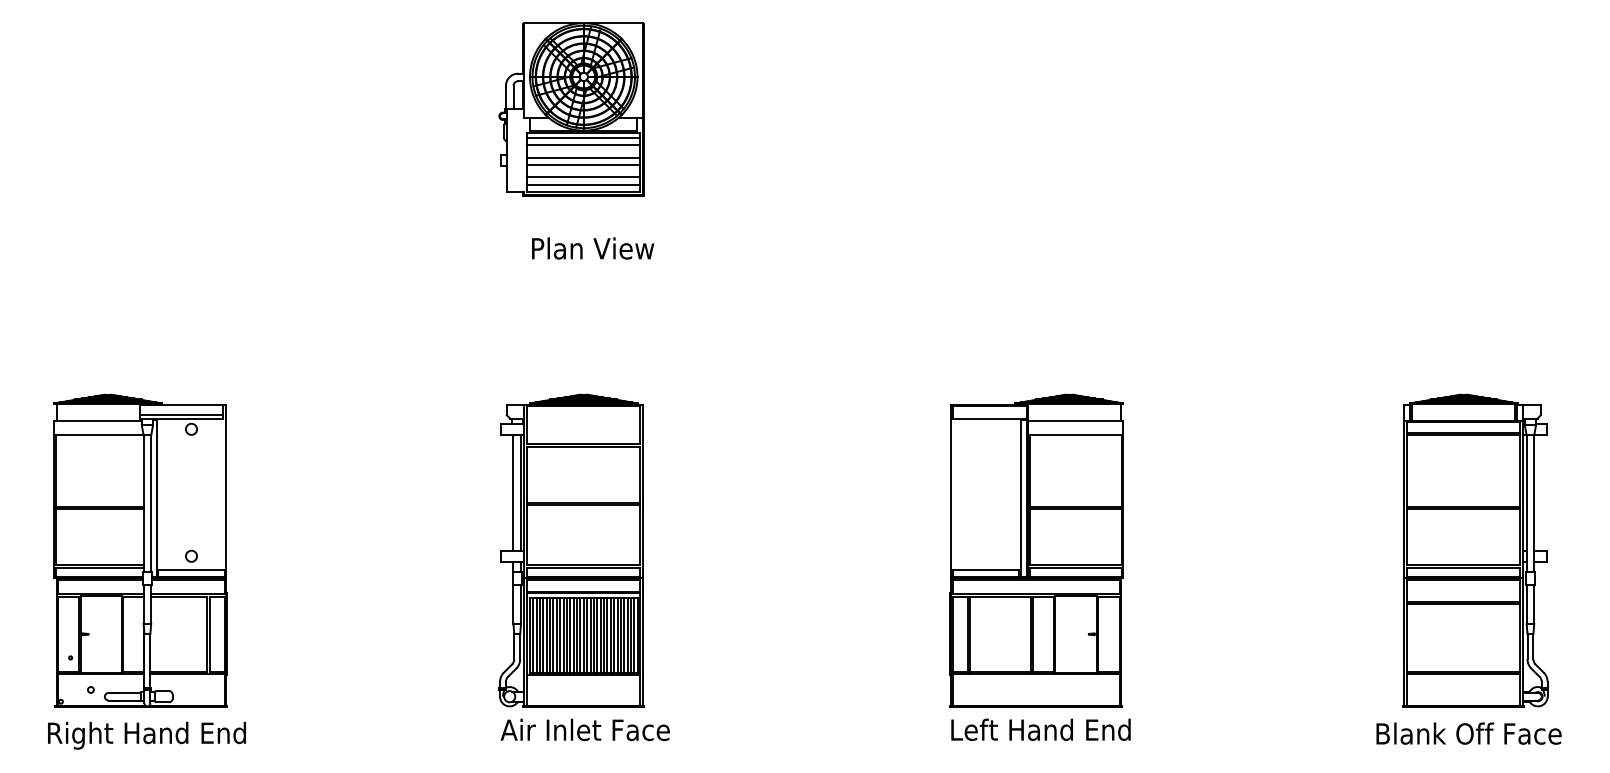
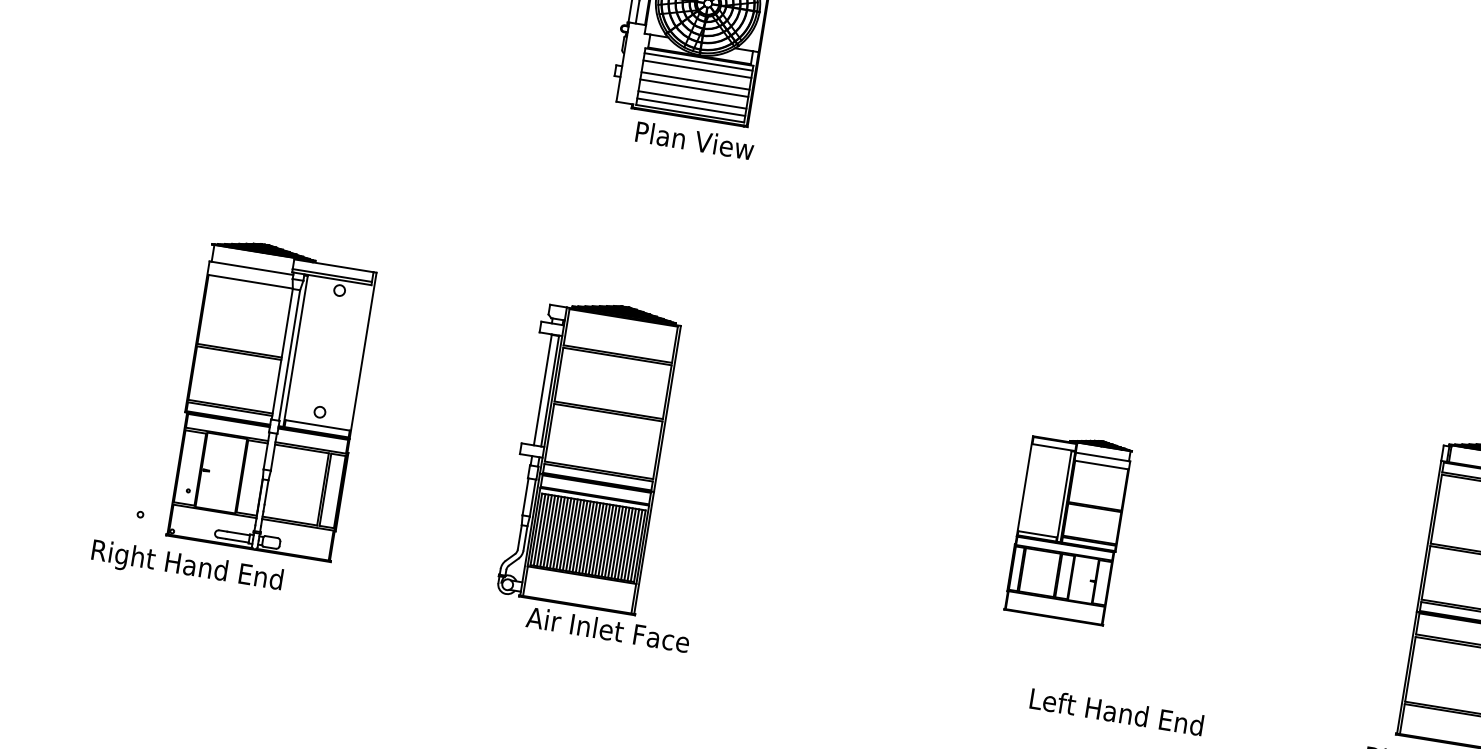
text: (593, 248) -> (695, 140), moved
part: (140, 550) -> (271, 398), moved
part: (571, 550) -> (589, 454), moved
part: (1036, 550) -> (1068, 527), size x0.6
text: (1040, 729) -> (1116, 711), moved

